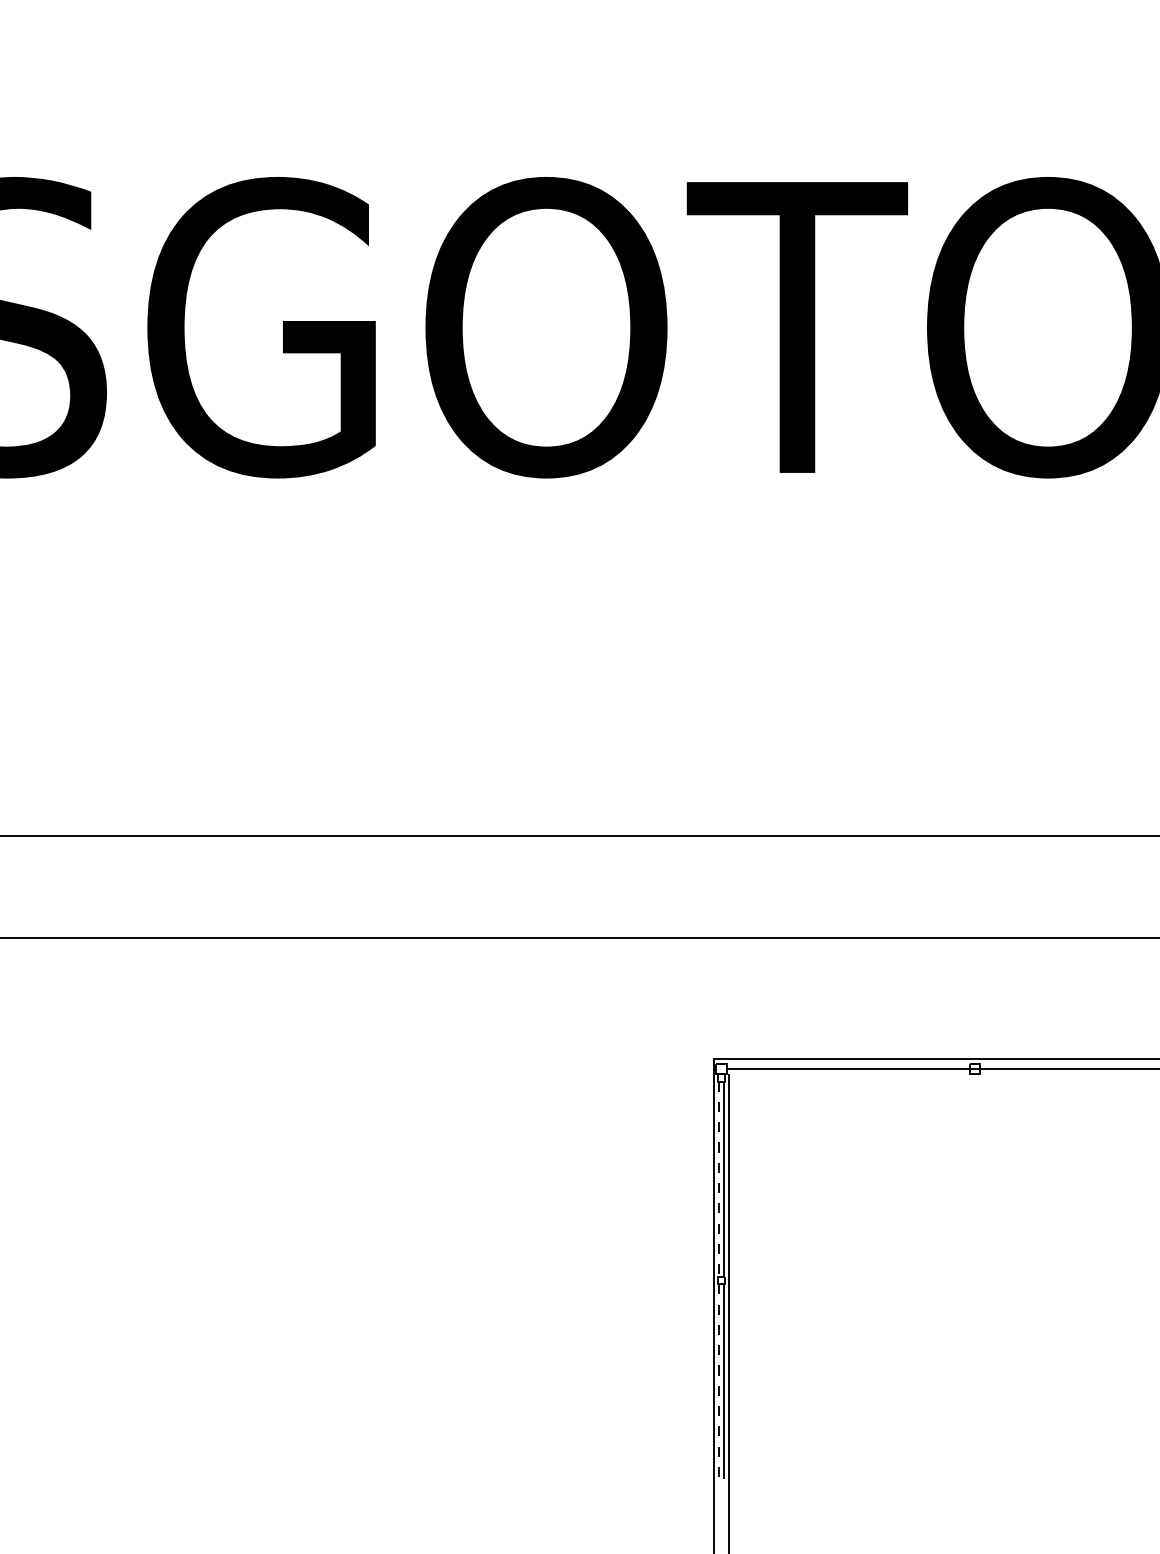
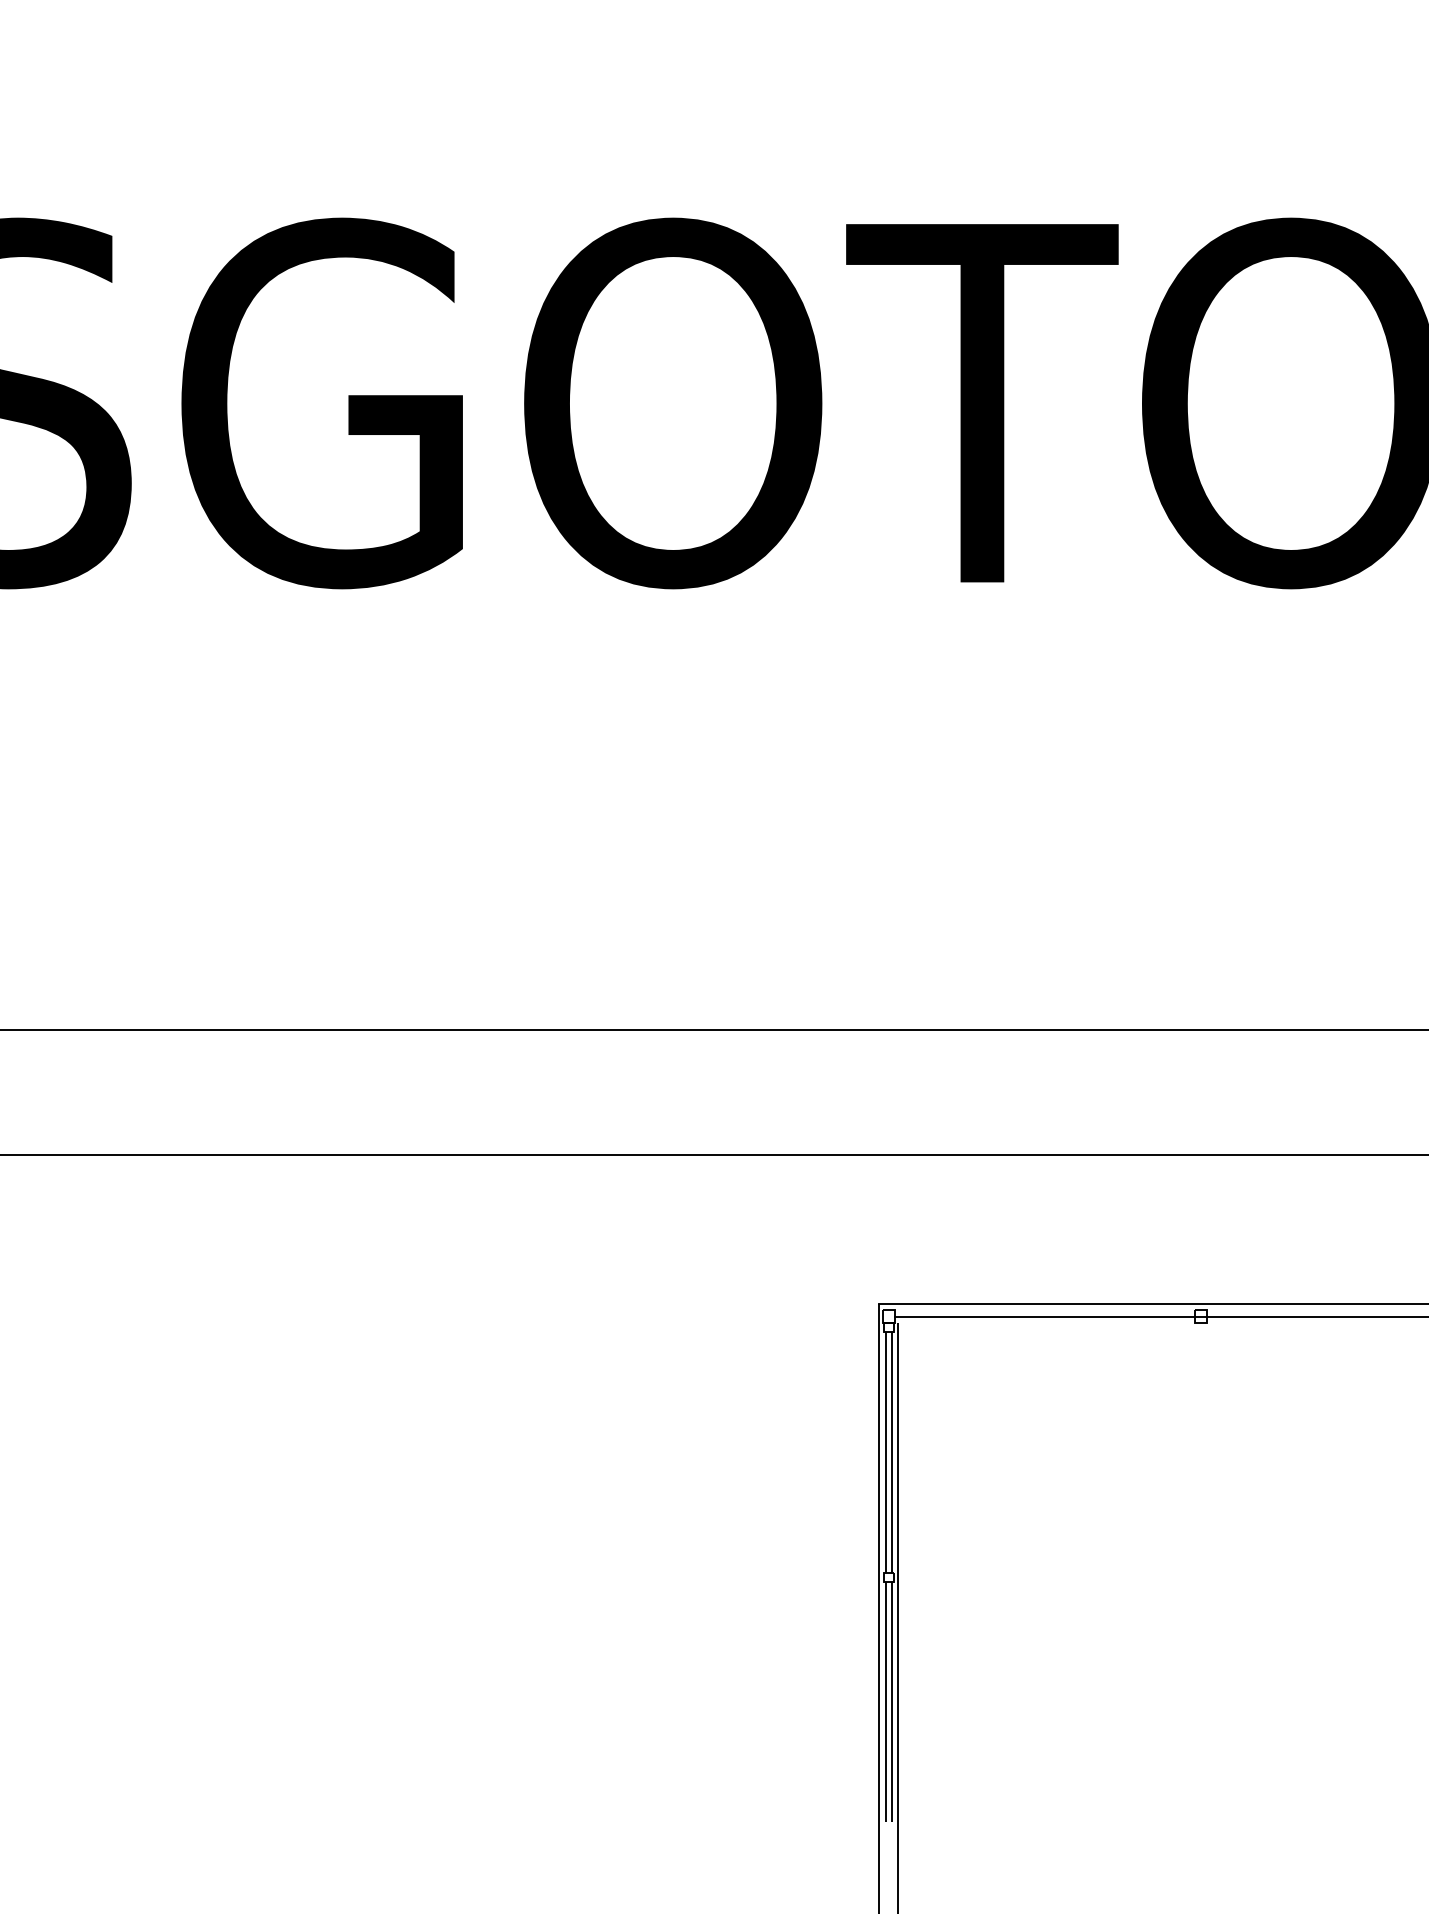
line: (718, 1179) -> (885, 1452), dashed -> solid
line: (718, 1382) -> (885, 1702), dashed -> solid

